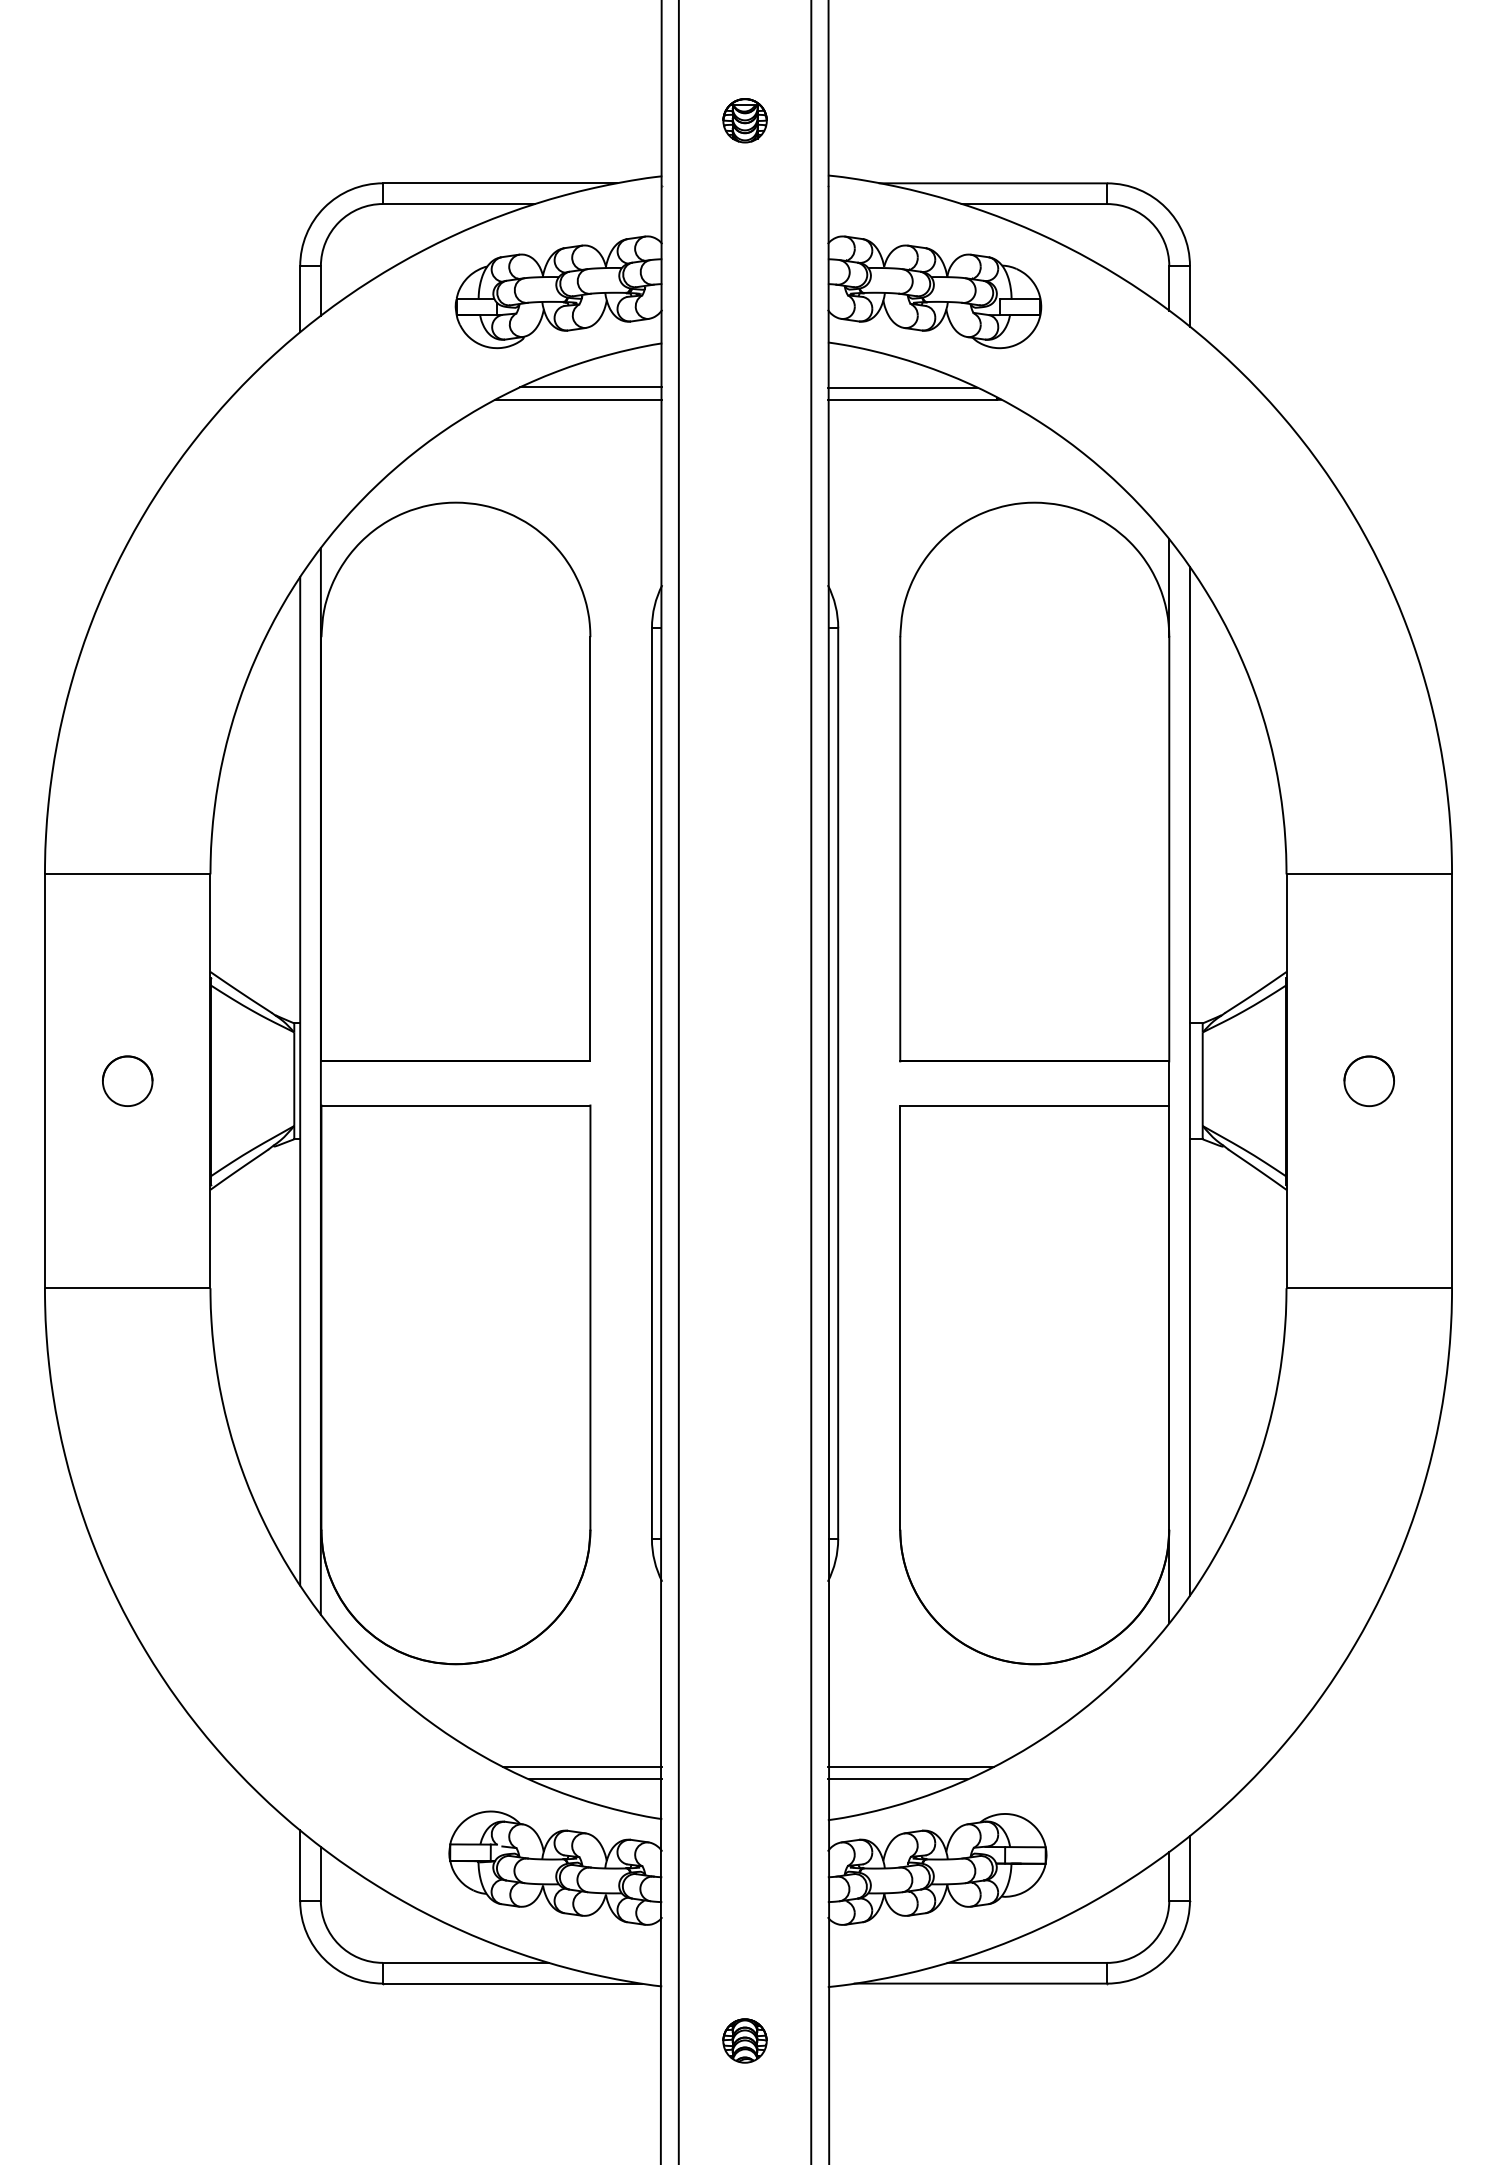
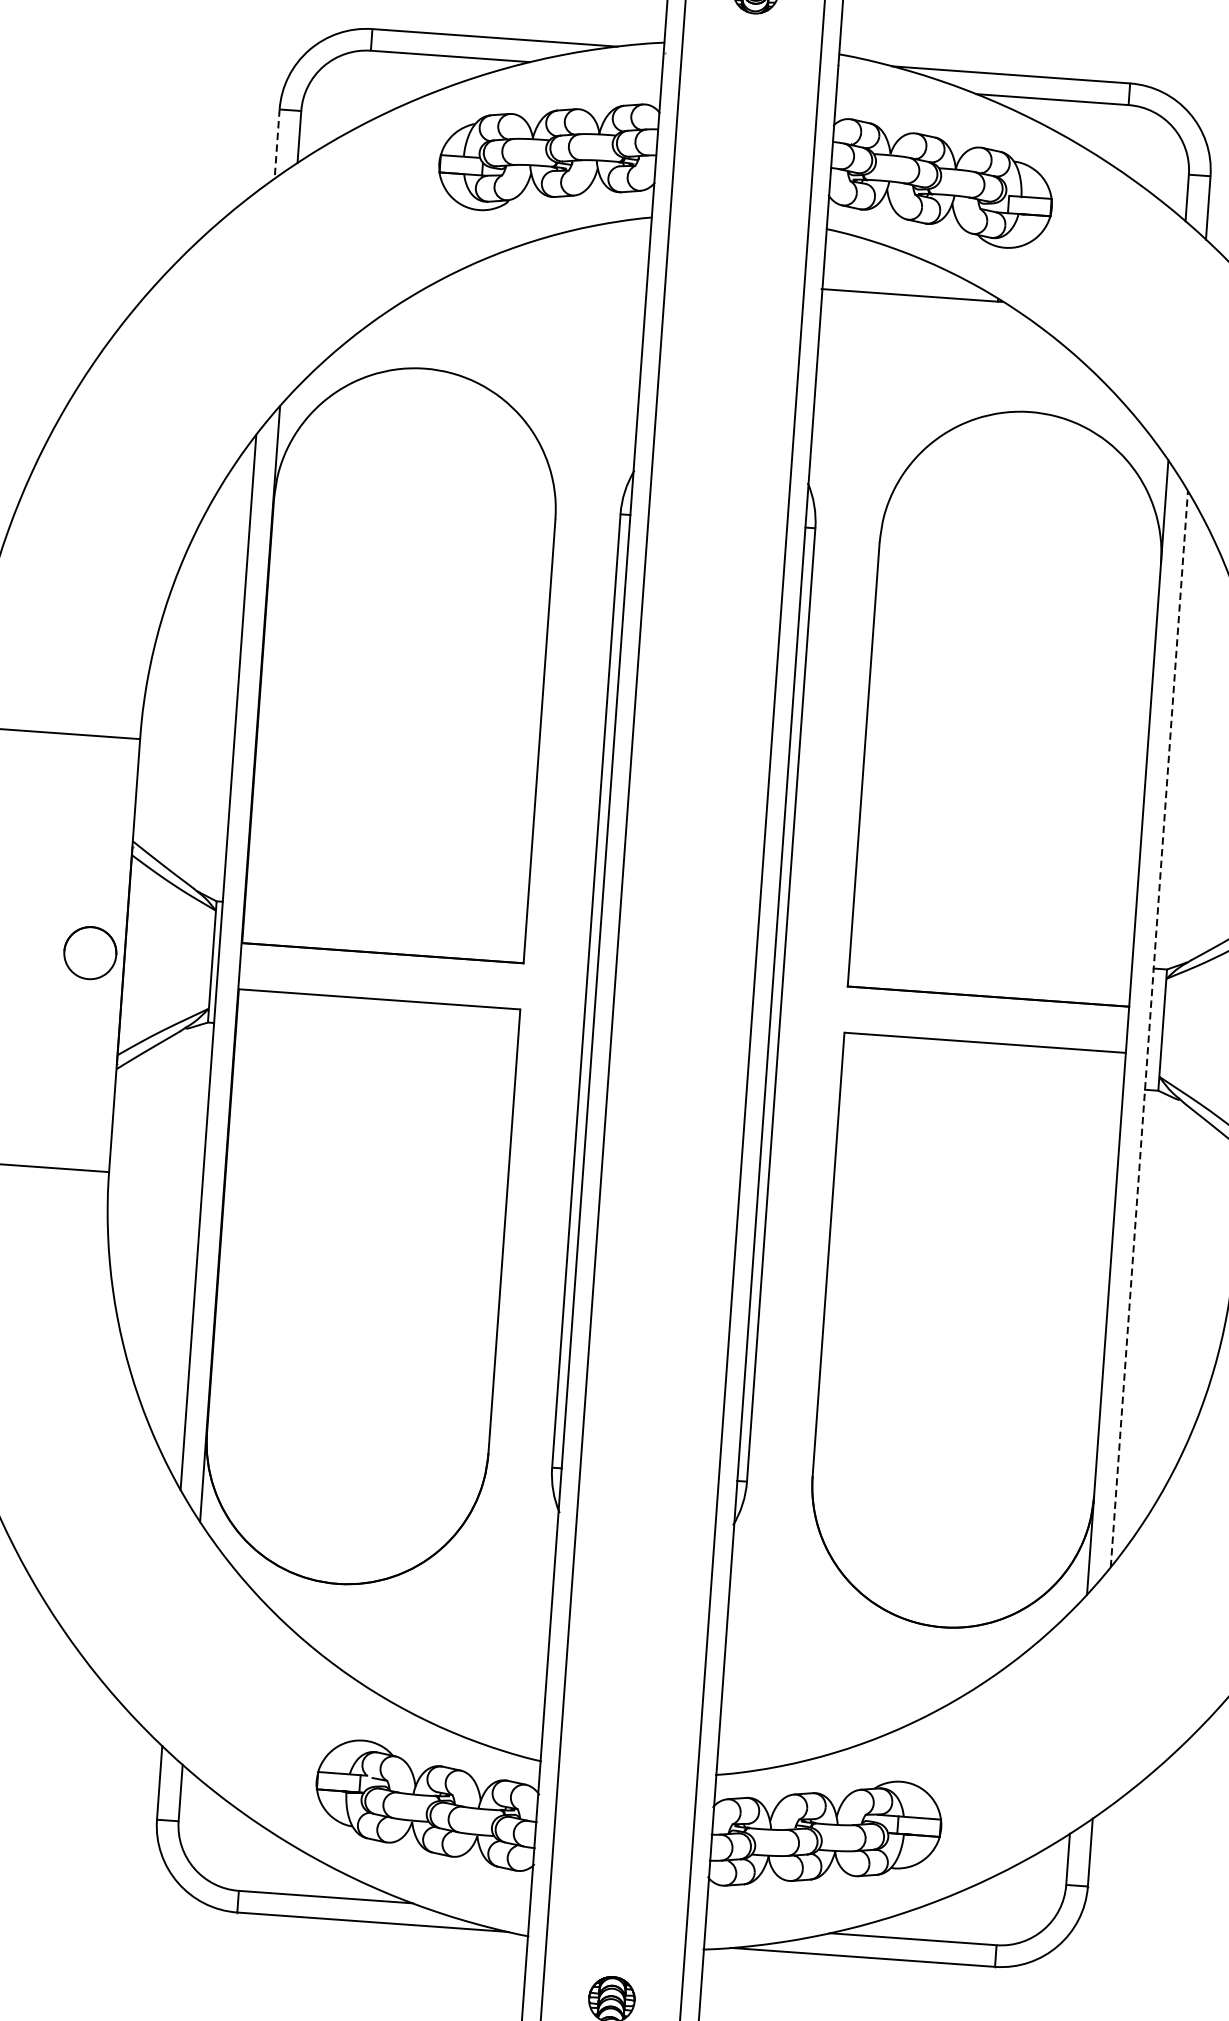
line: (300, 299) -> (277, 144), solid -> dashed
line: (591, 387) -> (575, 258), removed
line: (902, 387) -> (900, 281), removed
line: (578, 399) -> (560, 269), removed
part: (127, 1080) -> (90, 952), moved
line: (1189, 1080) -> (1148, 1028), solid -> dashed
line: (582, 1767) -> (462, 1701), removed
line: (910, 1767) -> (805, 1726), removed
line: (595, 1779) -> (475, 1714), removed
line: (897, 1779) -> (791, 1737), removed

